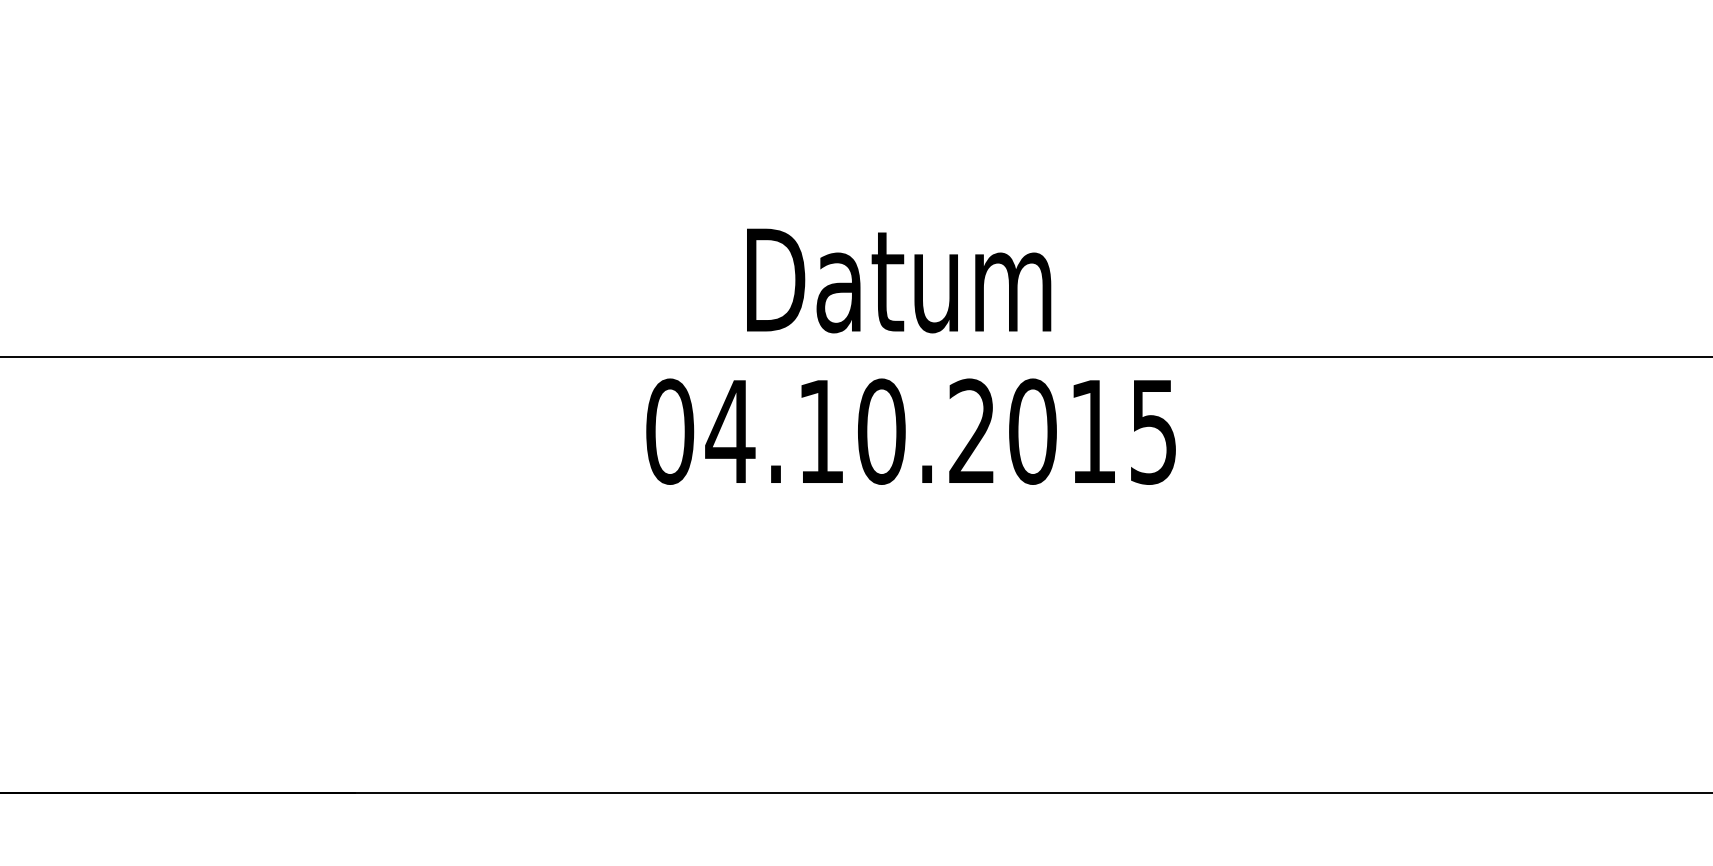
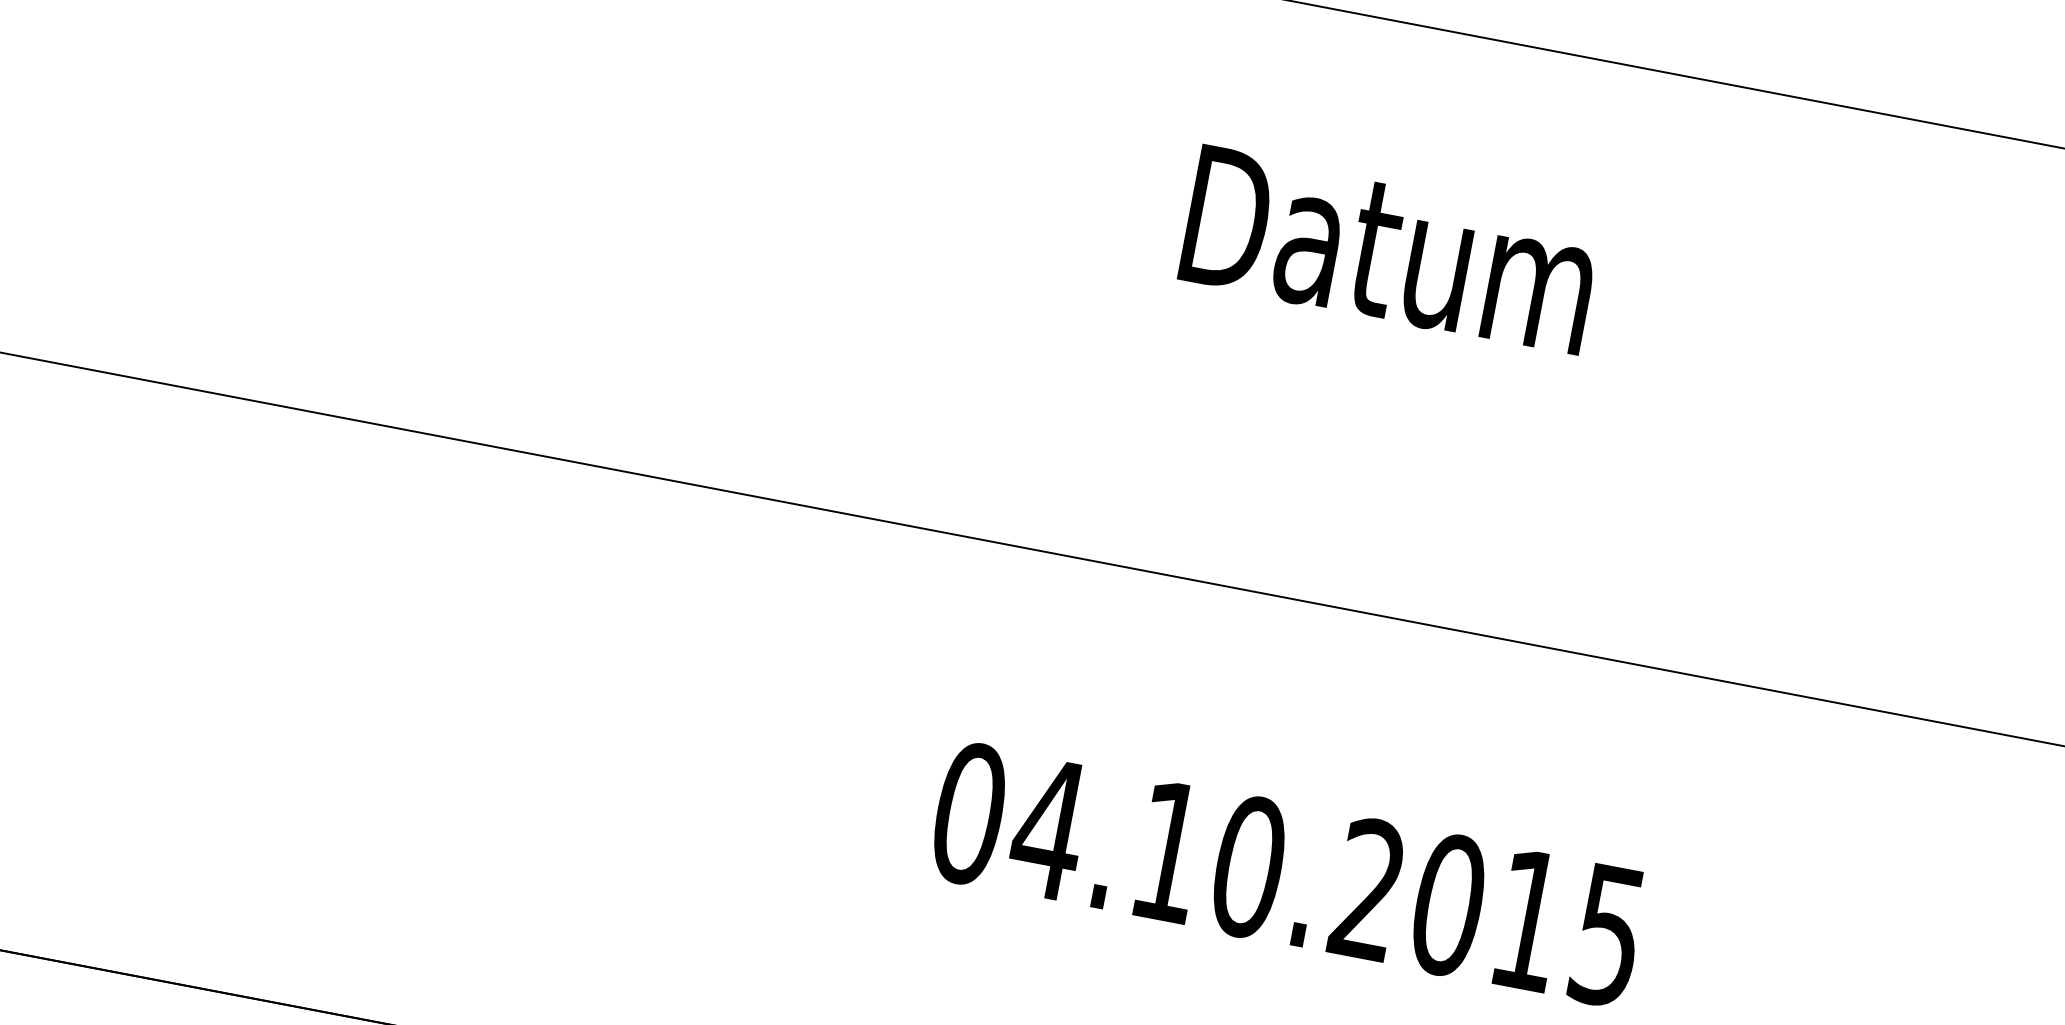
text: (899, 280) -> (1391, 250), moved
text: (910, 431) -> (1287, 874), moved

